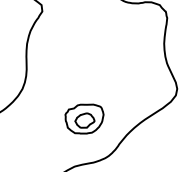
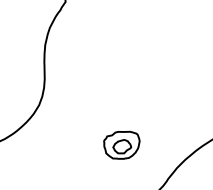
part: (84, 118) -> (121, 144), size x0.7

